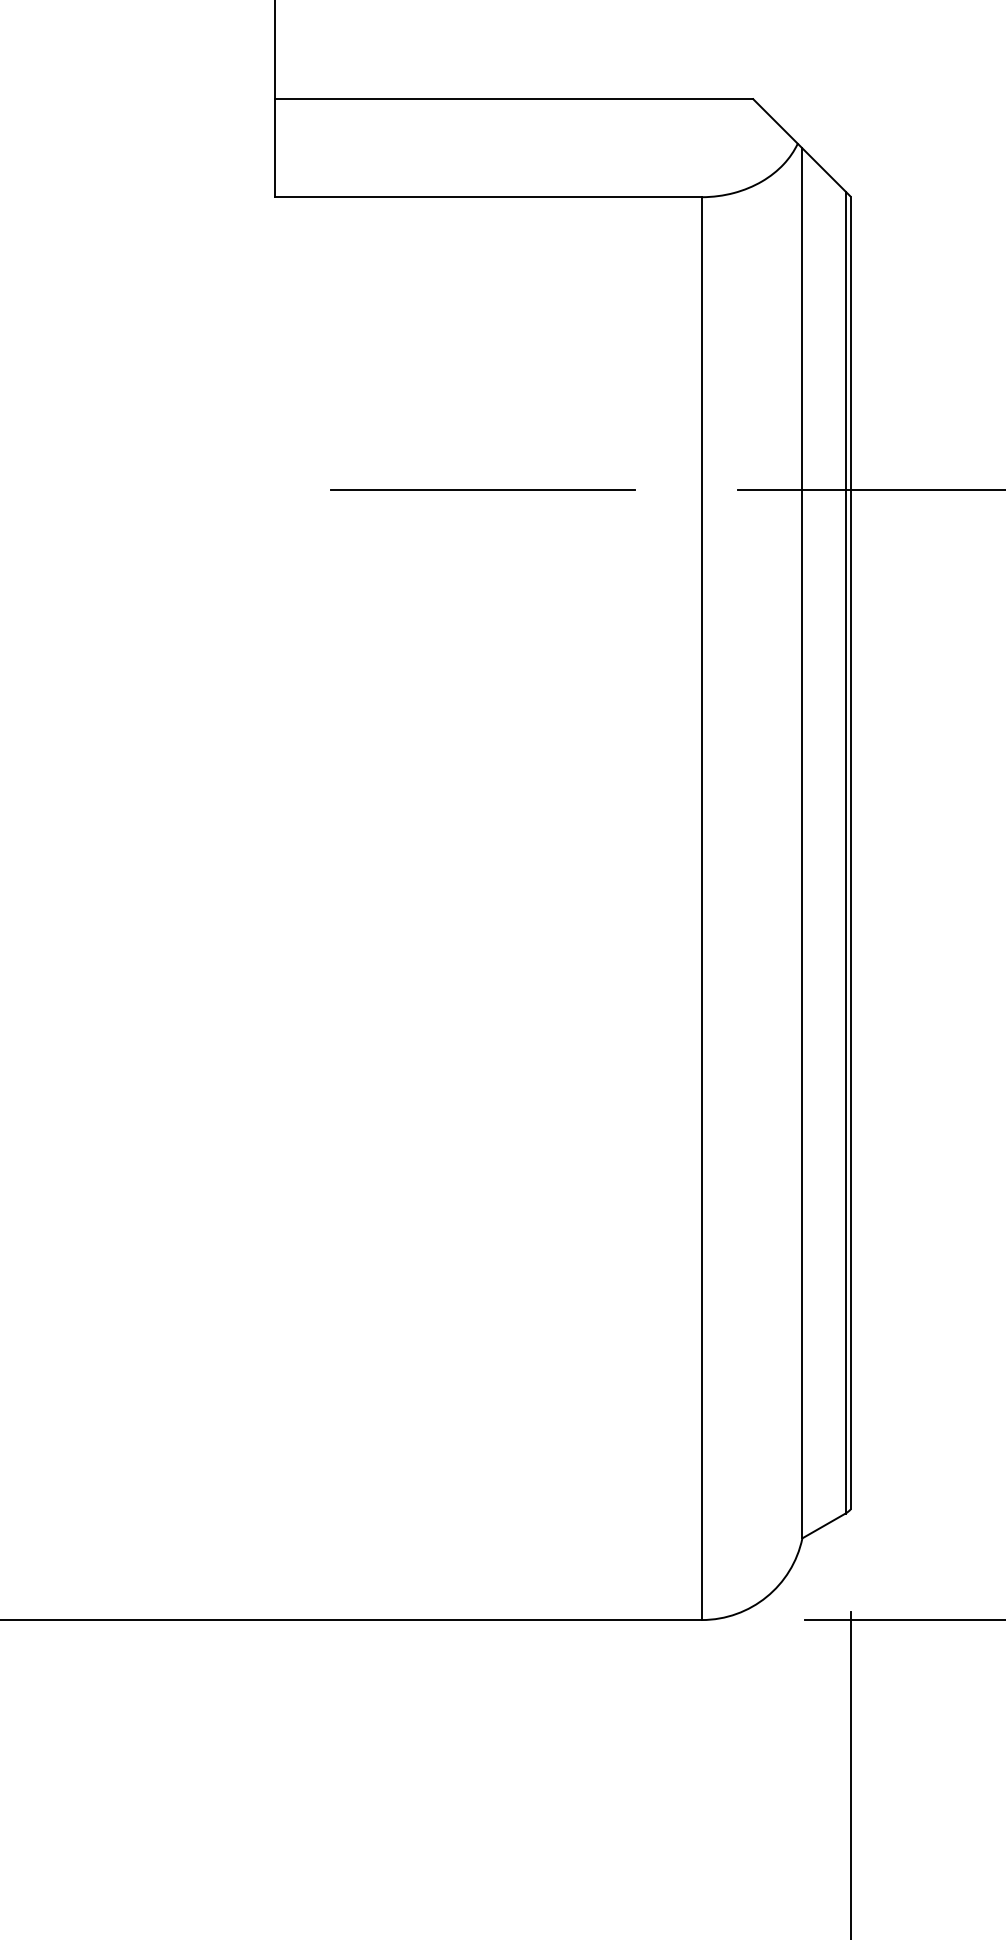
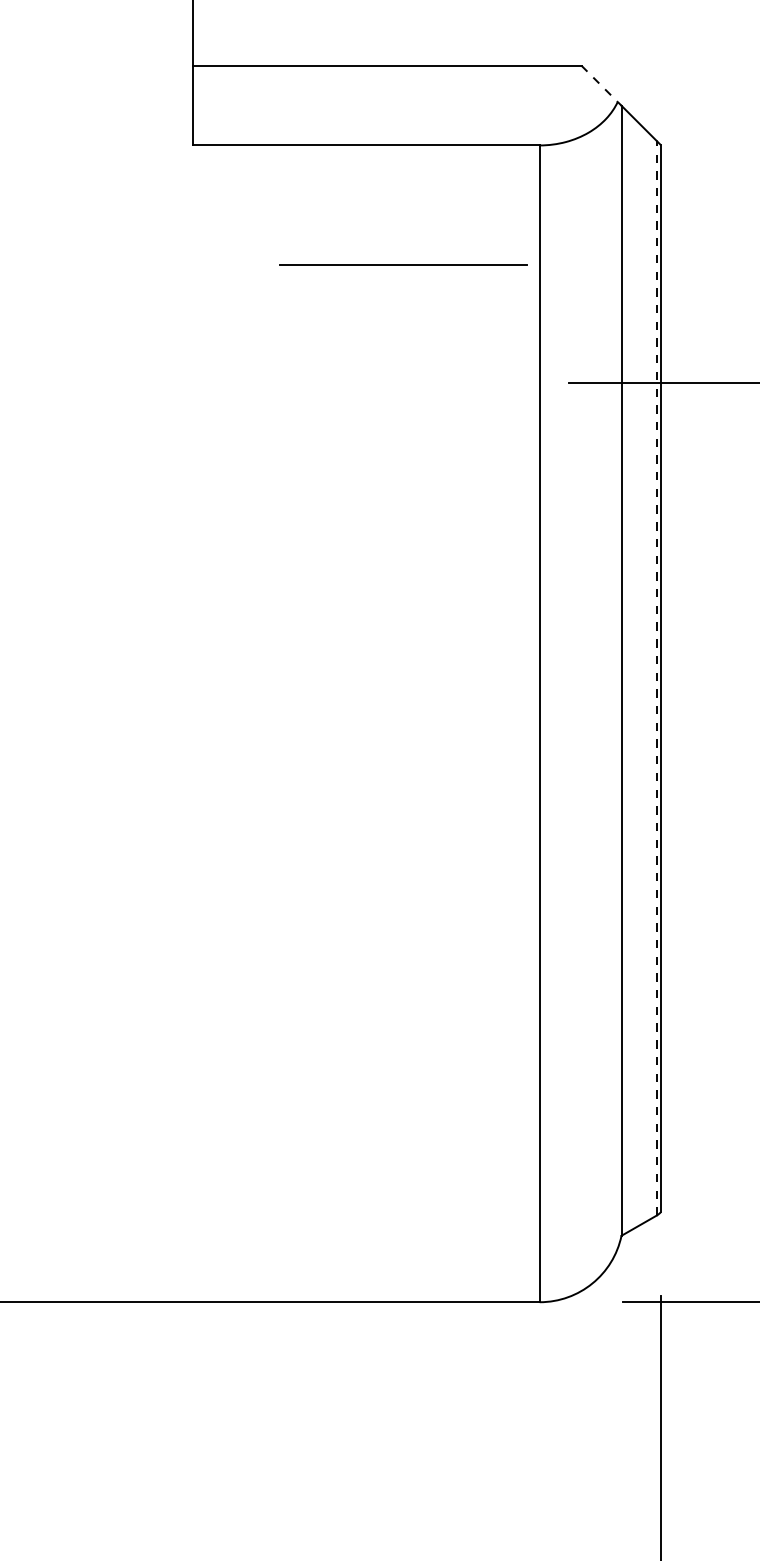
line: (775, 121) -> (599, 83), solid -> dashed
line: (482, 489) -> (402, 264), moved
line: (845, 852) -> (656, 678), solid -> dashed

